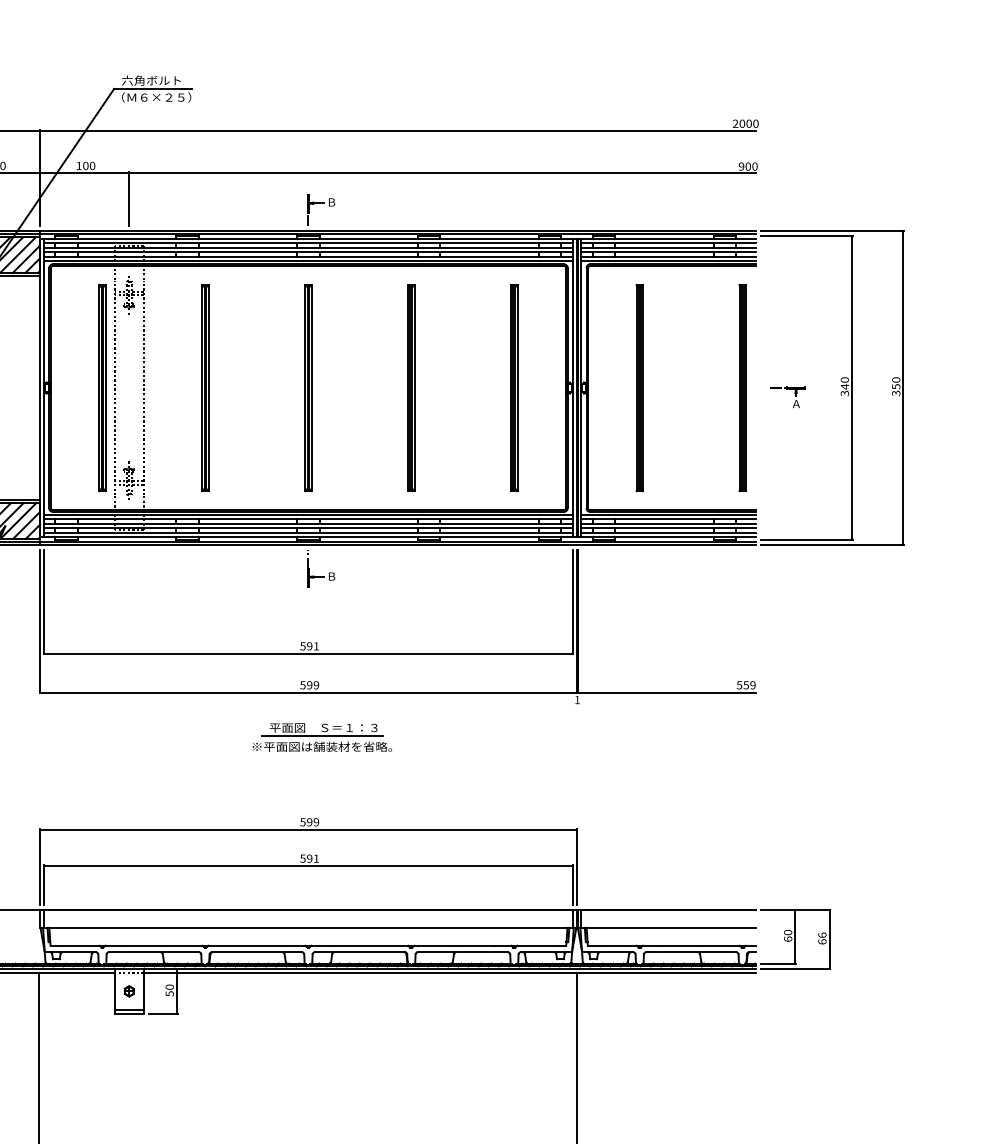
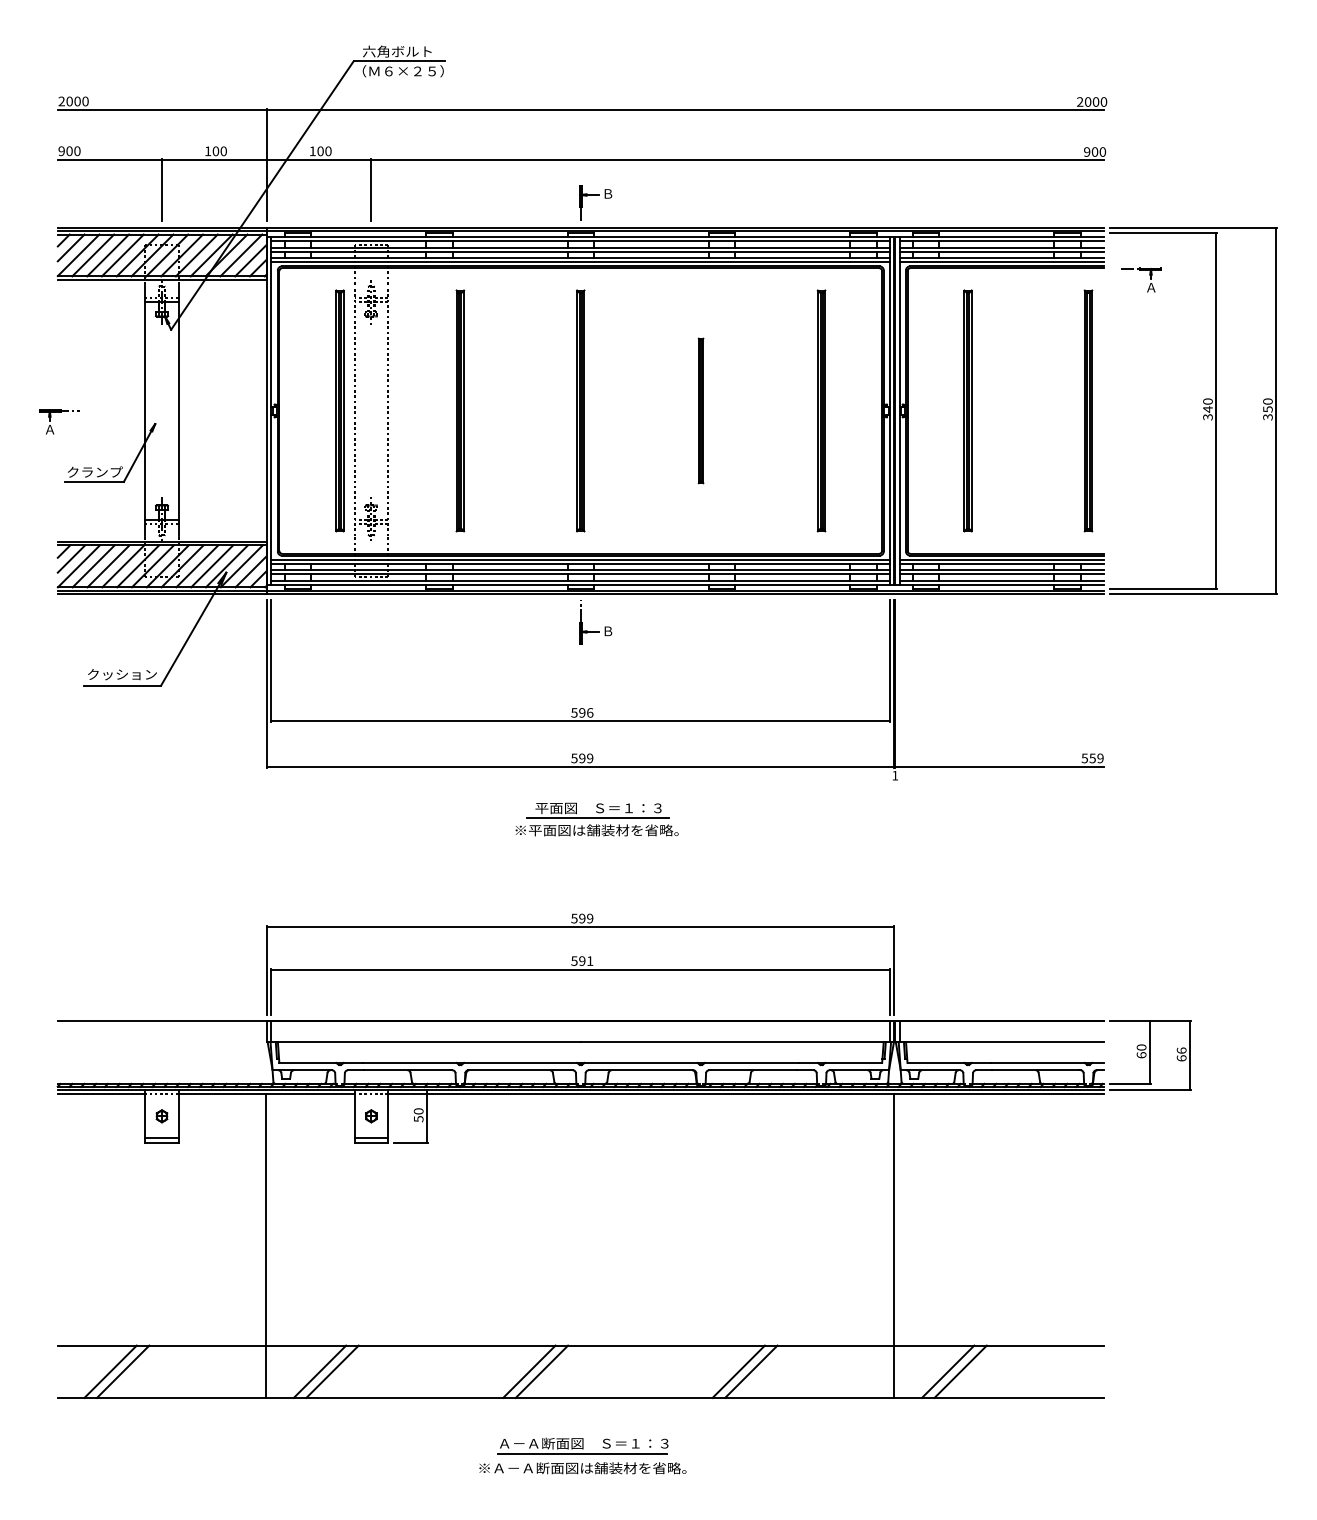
part: (410, 387) -> (700, 410), size x0.6
part: (794, 393) -> (1149, 275), moved
text: (316, 646) -> (590, 712), 591 -> 596

